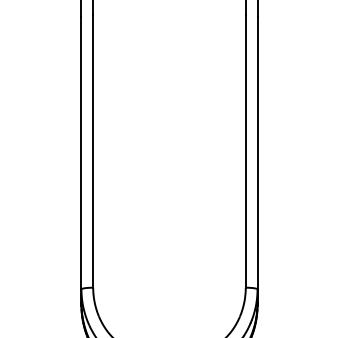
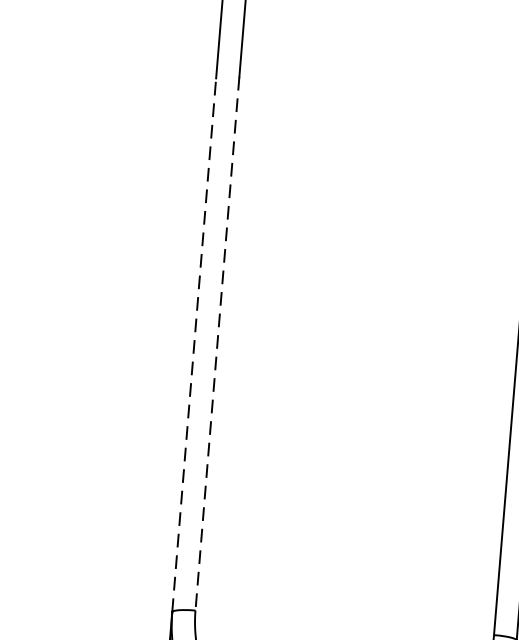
line: (93, 151) -> (217, 344), solid -> dashed
line: (81, 152) -> (194, 344), solid -> dashed

